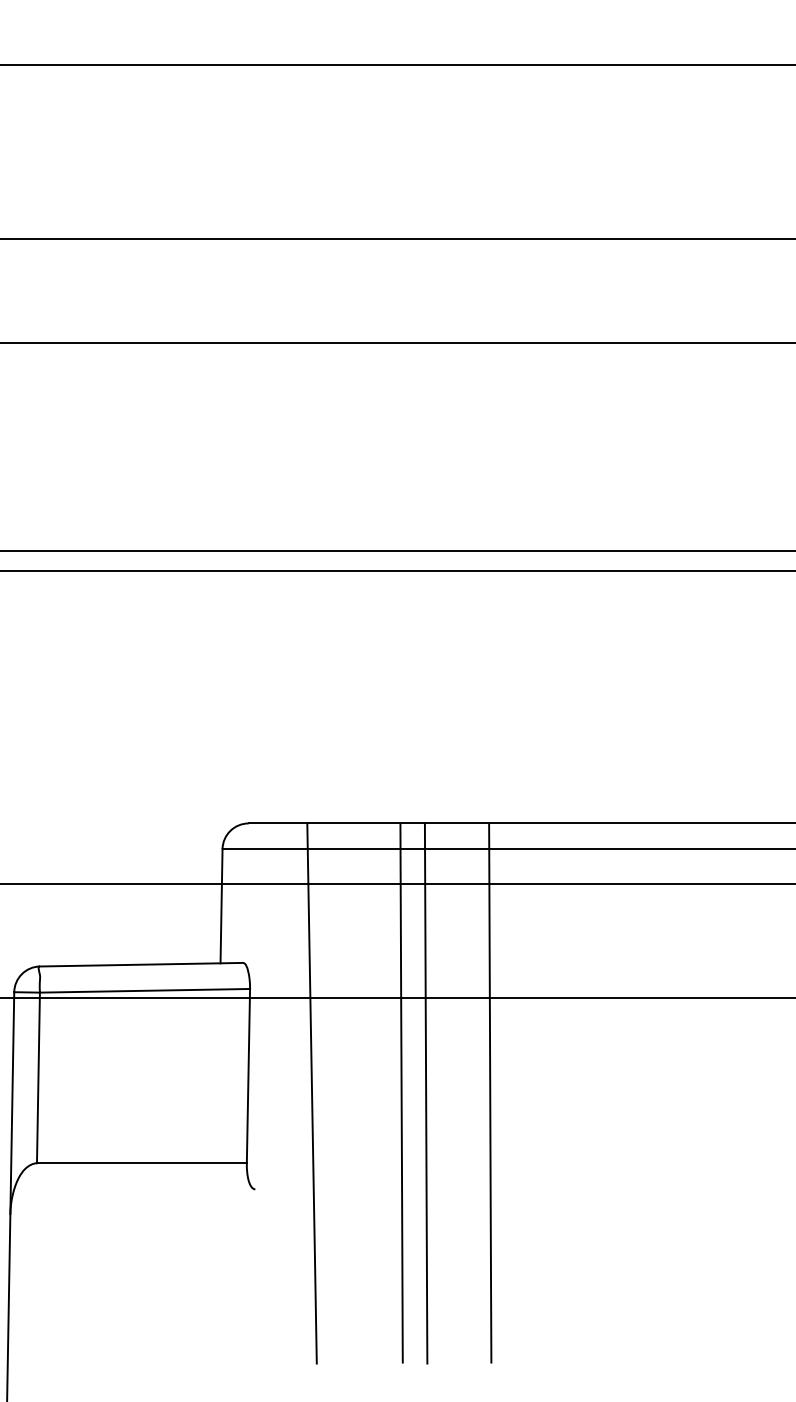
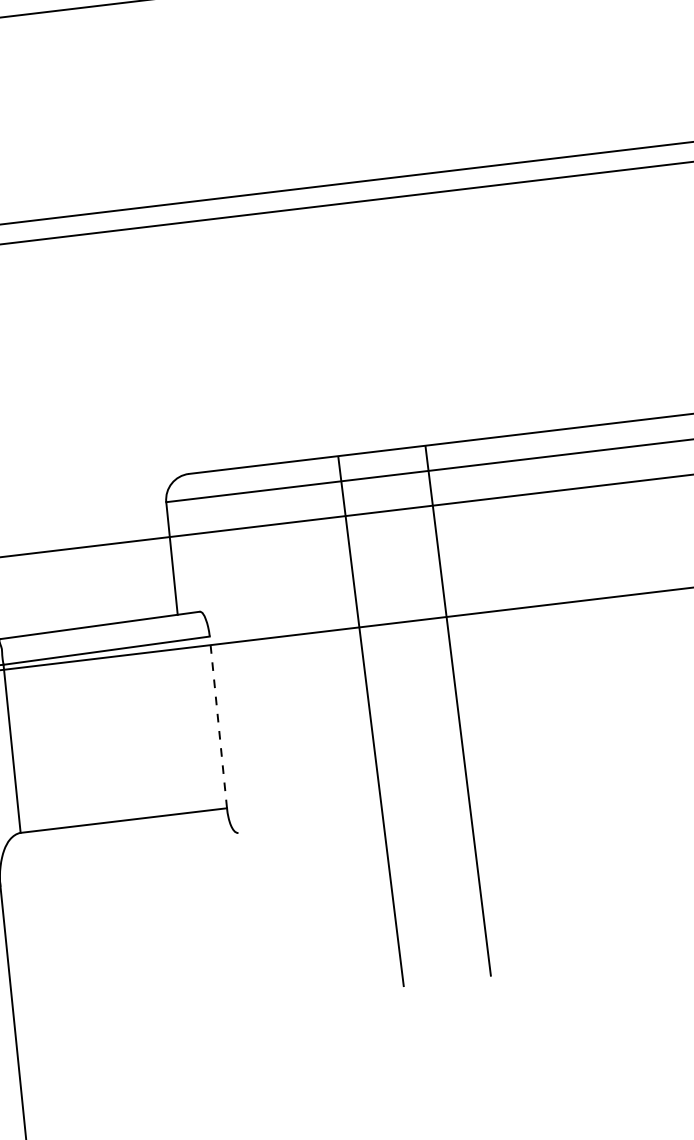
line: (248, 1075) -> (218, 721), solid -> dashed
line: (311, 1093) -> (282, 732), removed
line: (425, 1093) -> (394, 718), removed

